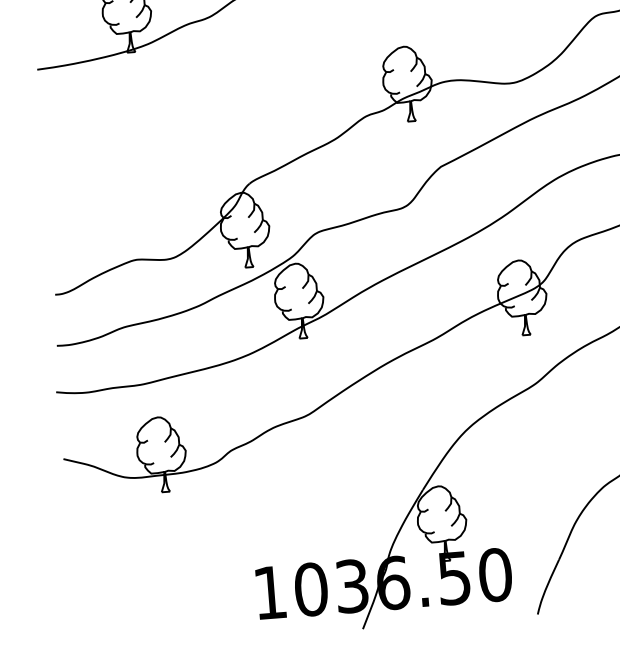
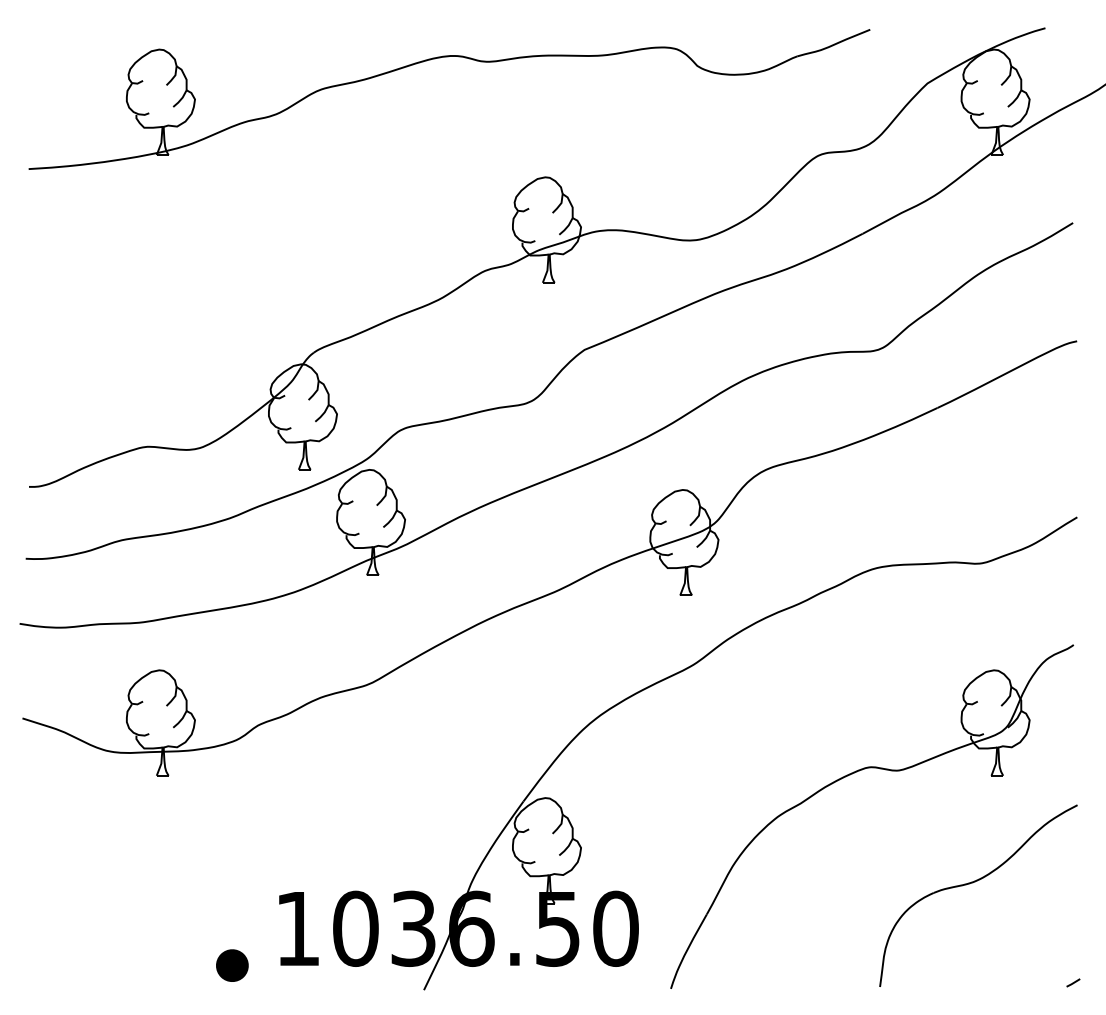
part: (225, 622) -> (232, 965), added

